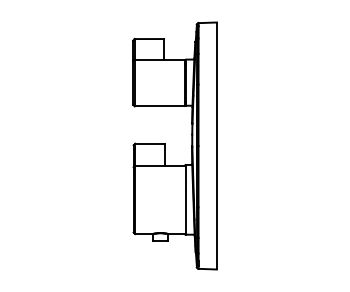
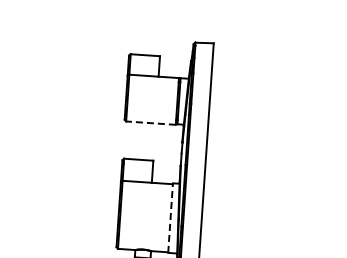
line: (159, 106) -> (150, 123), solid -> dashed
line: (185, 199) -> (170, 217), solid -> dashed

